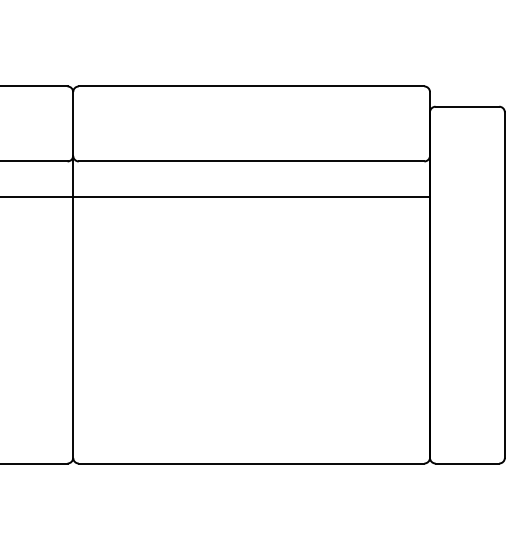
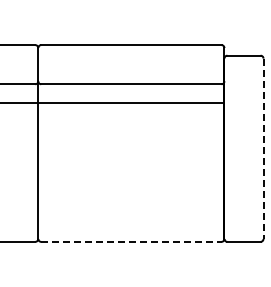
line: (504, 286) -> (263, 149), solid -> dashed
line: (251, 462) -> (131, 241), solid -> dashed

